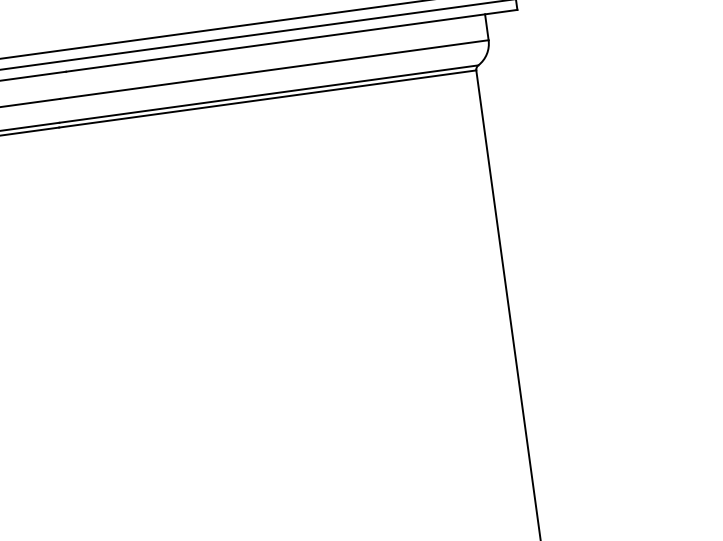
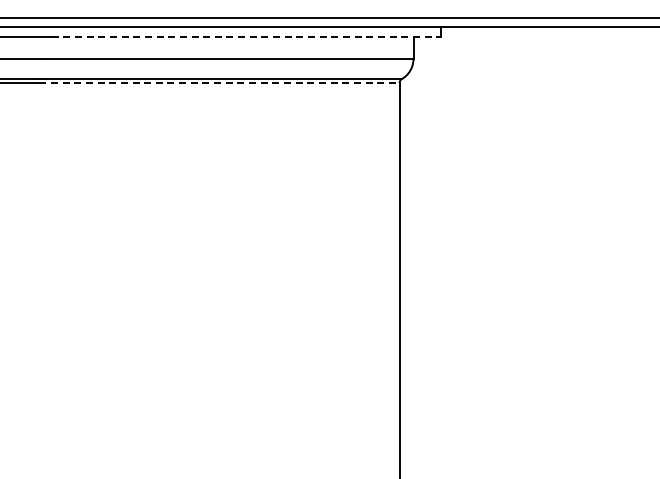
line: (291, 40) -> (246, 36), solid -> dashed
line: (267, 99) -> (219, 83), solid -> dashed

